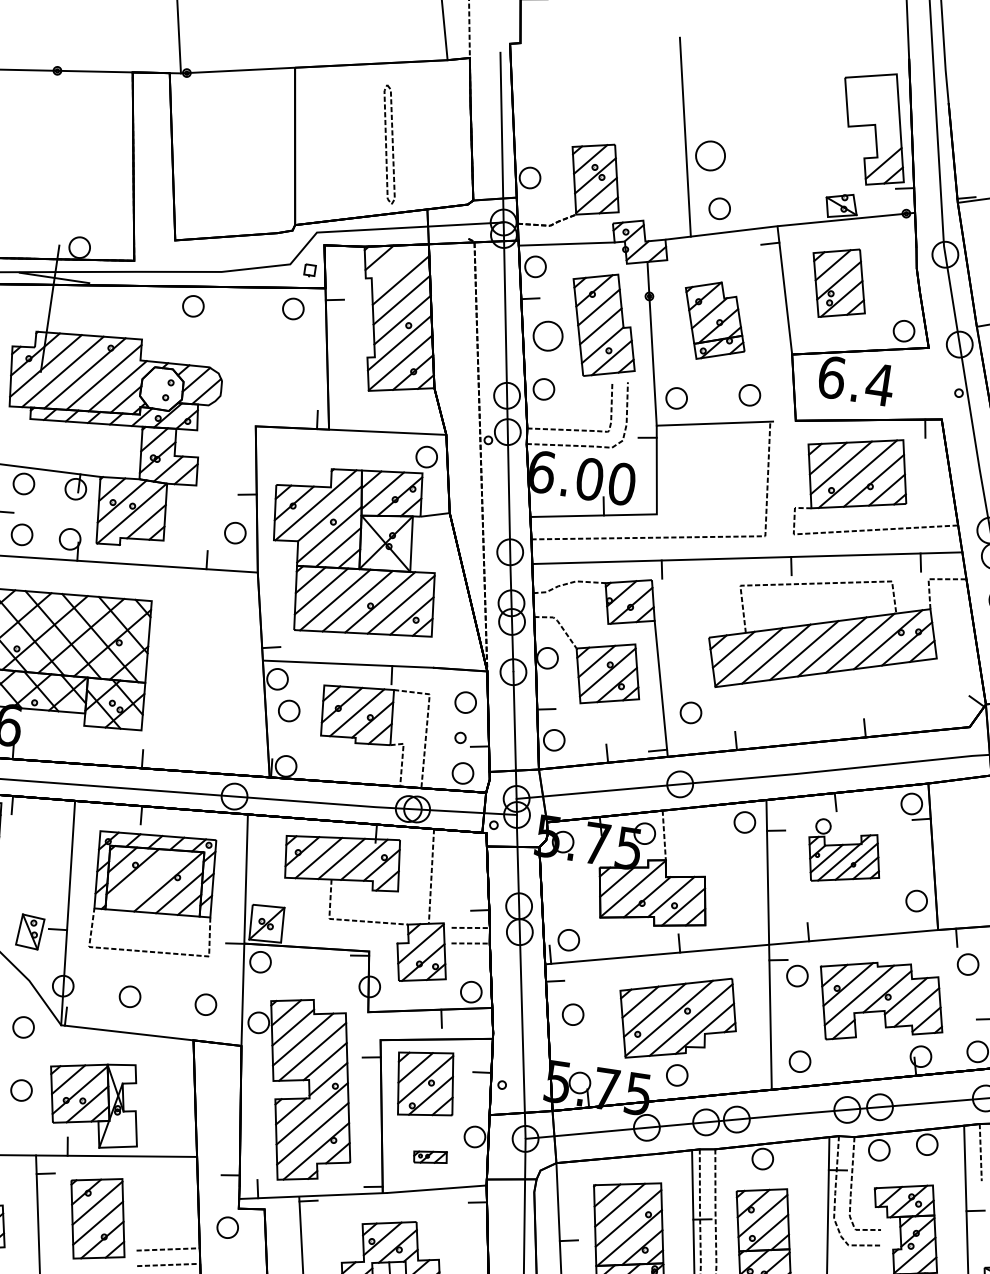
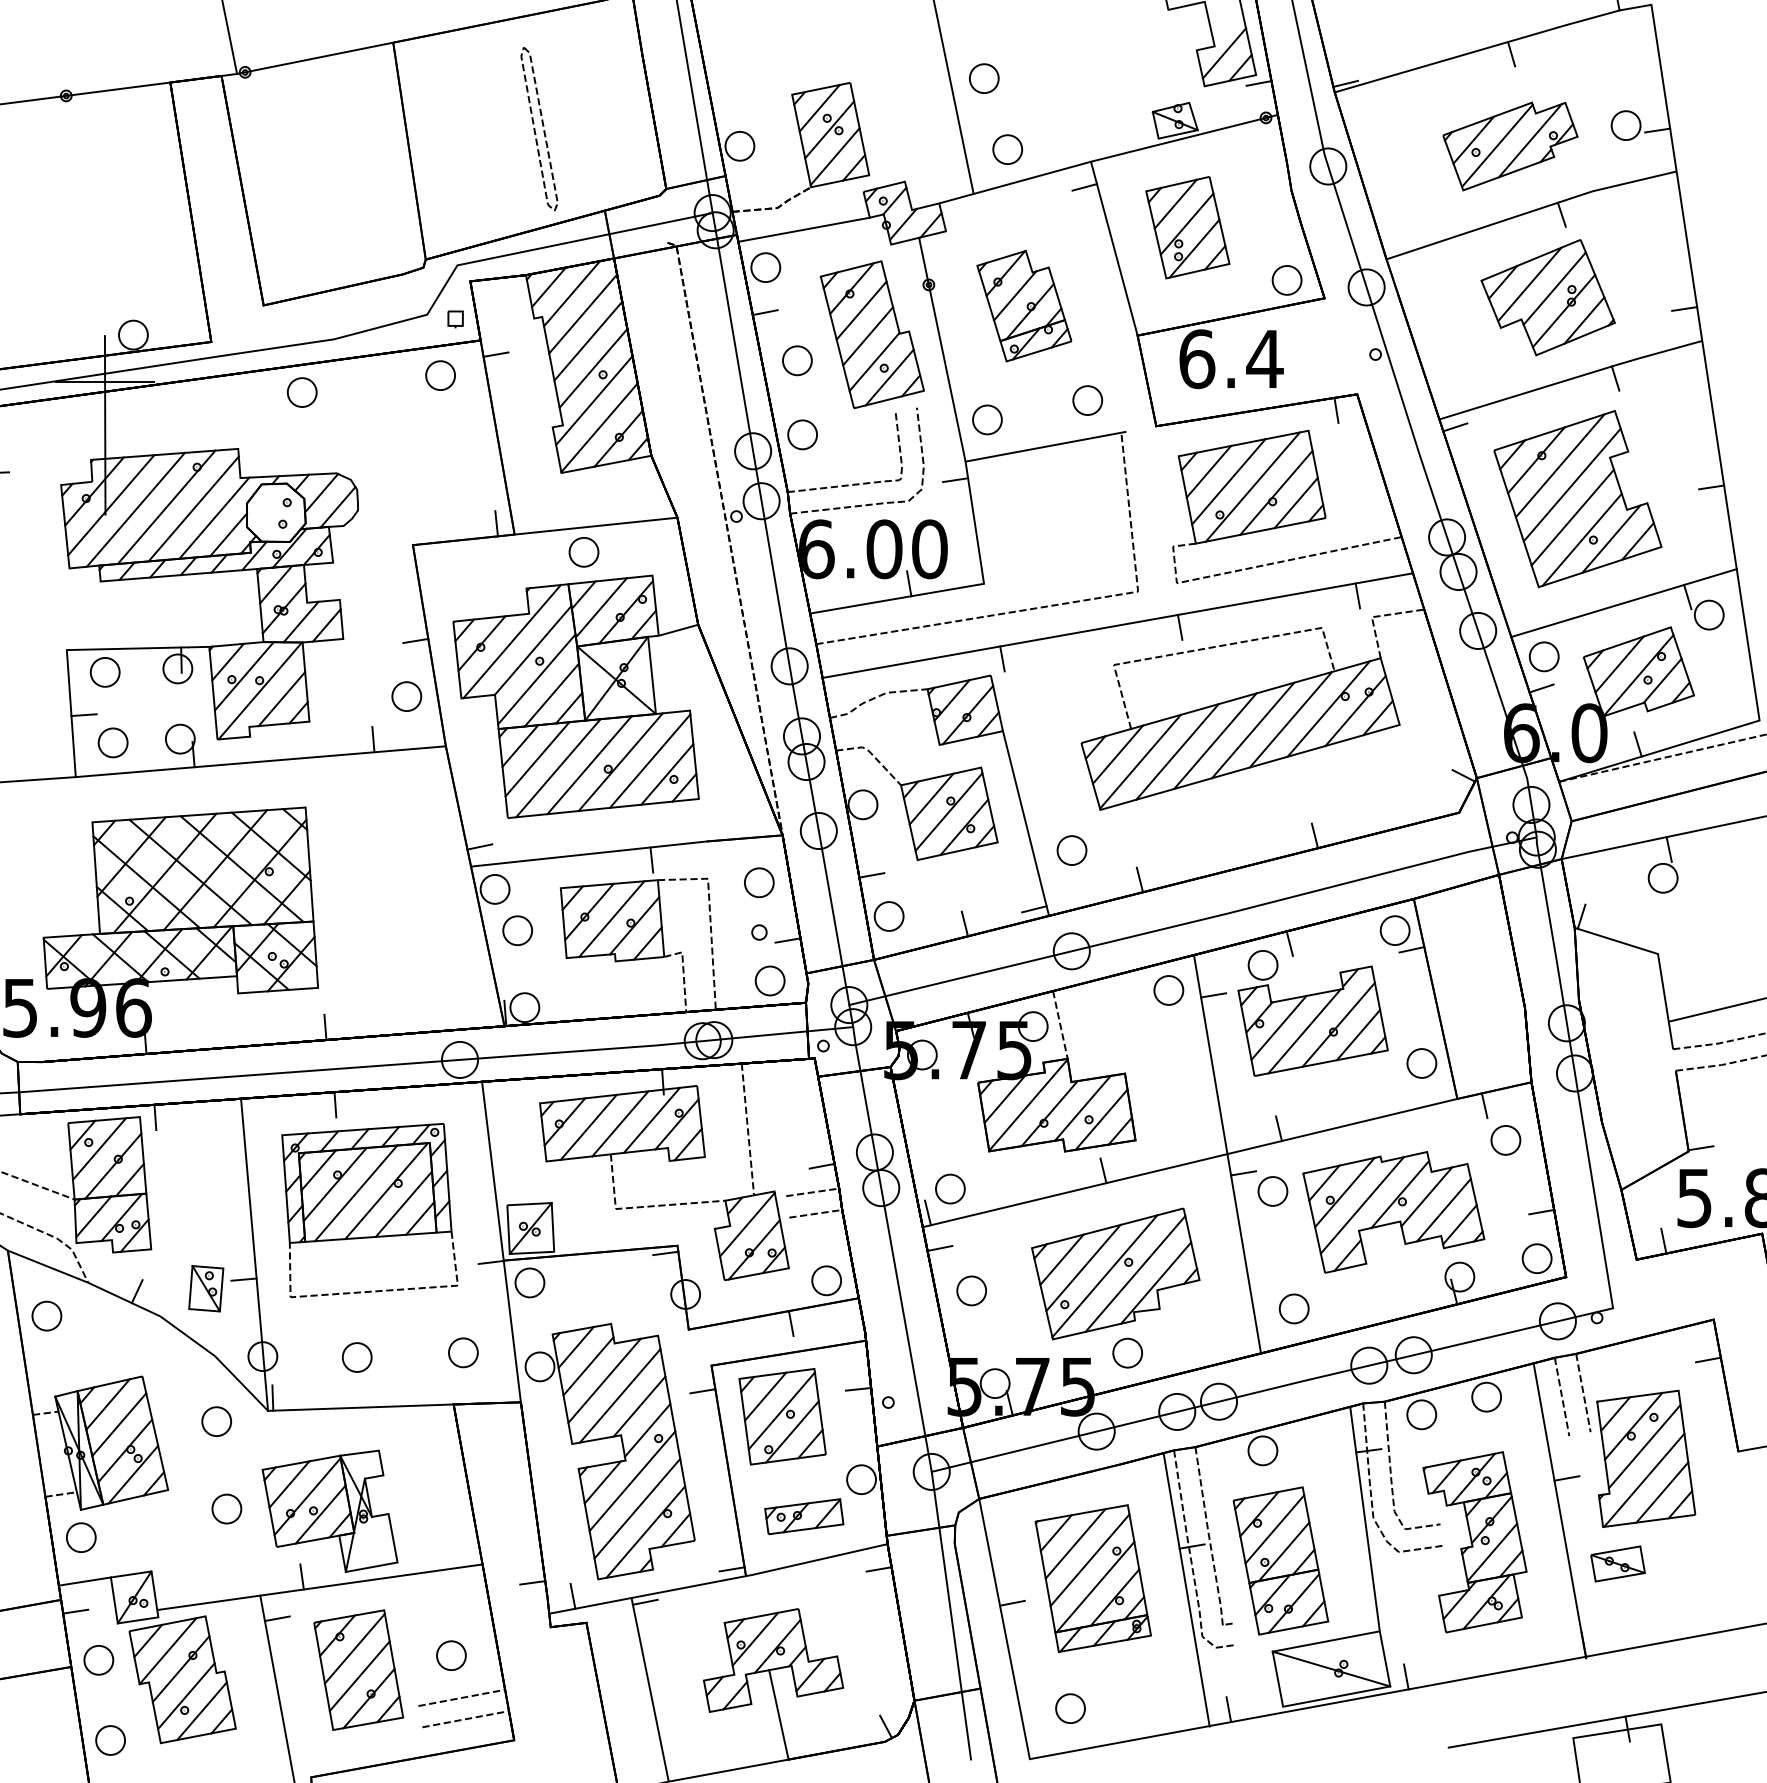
part: (710, 155) -> (984, 78), size x0.71
line: (395, 264) -> (572, 293), added
part: (548, 336) -> (797, 360), size x0.71
part: (426, 457) -> (583, 552), moved
part: (844, 854) -> (1312, 1013), size x1.43
line: (146, 880) -> (355, 1193), added
part: (430, 1157) -> (804, 1516), size x1.67
part: (227, 1227) -> (451, 1655), moved

